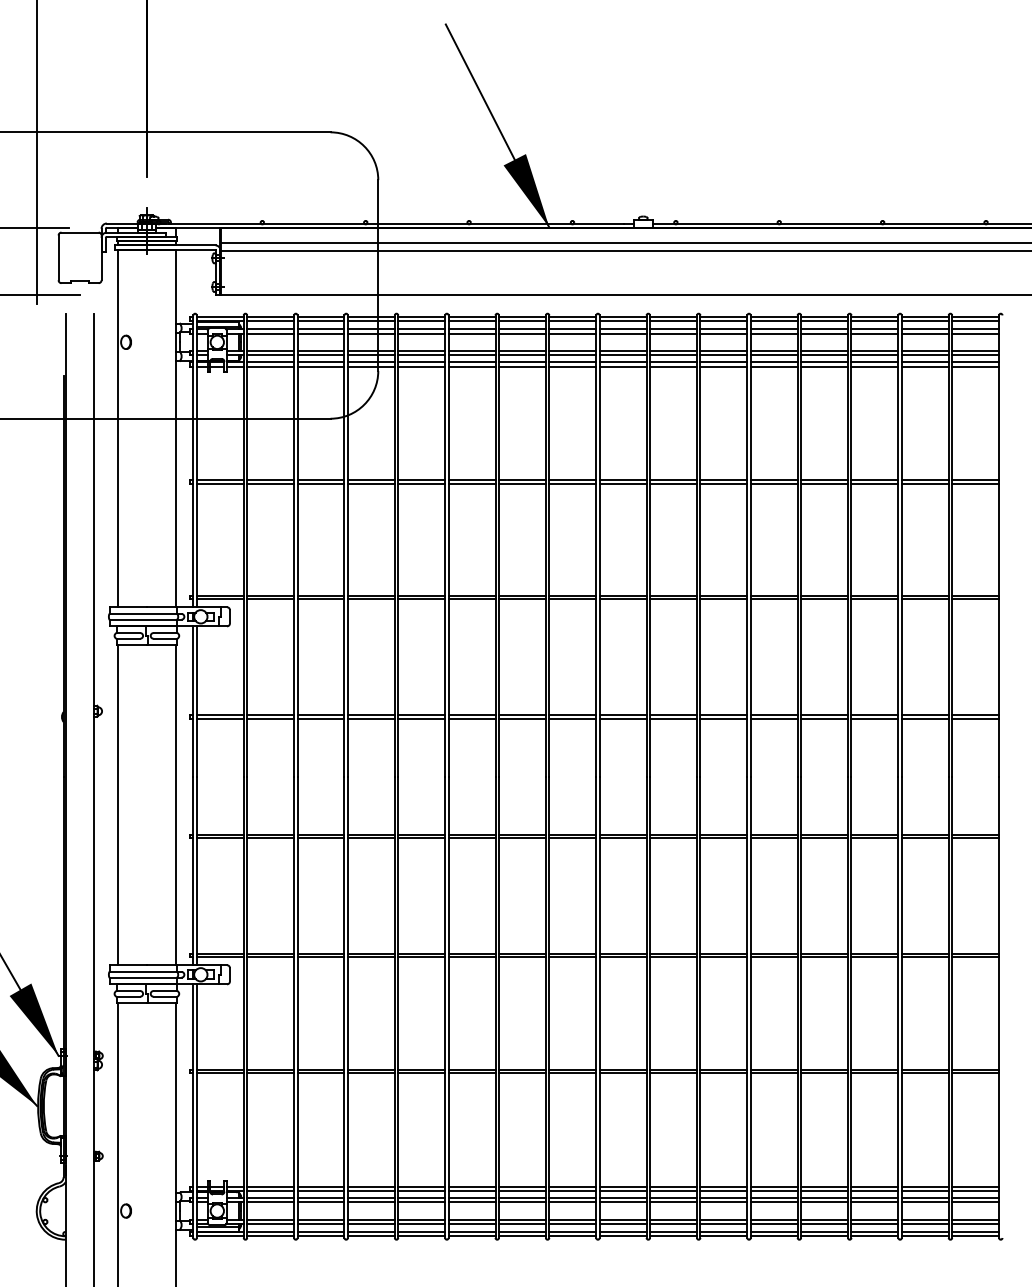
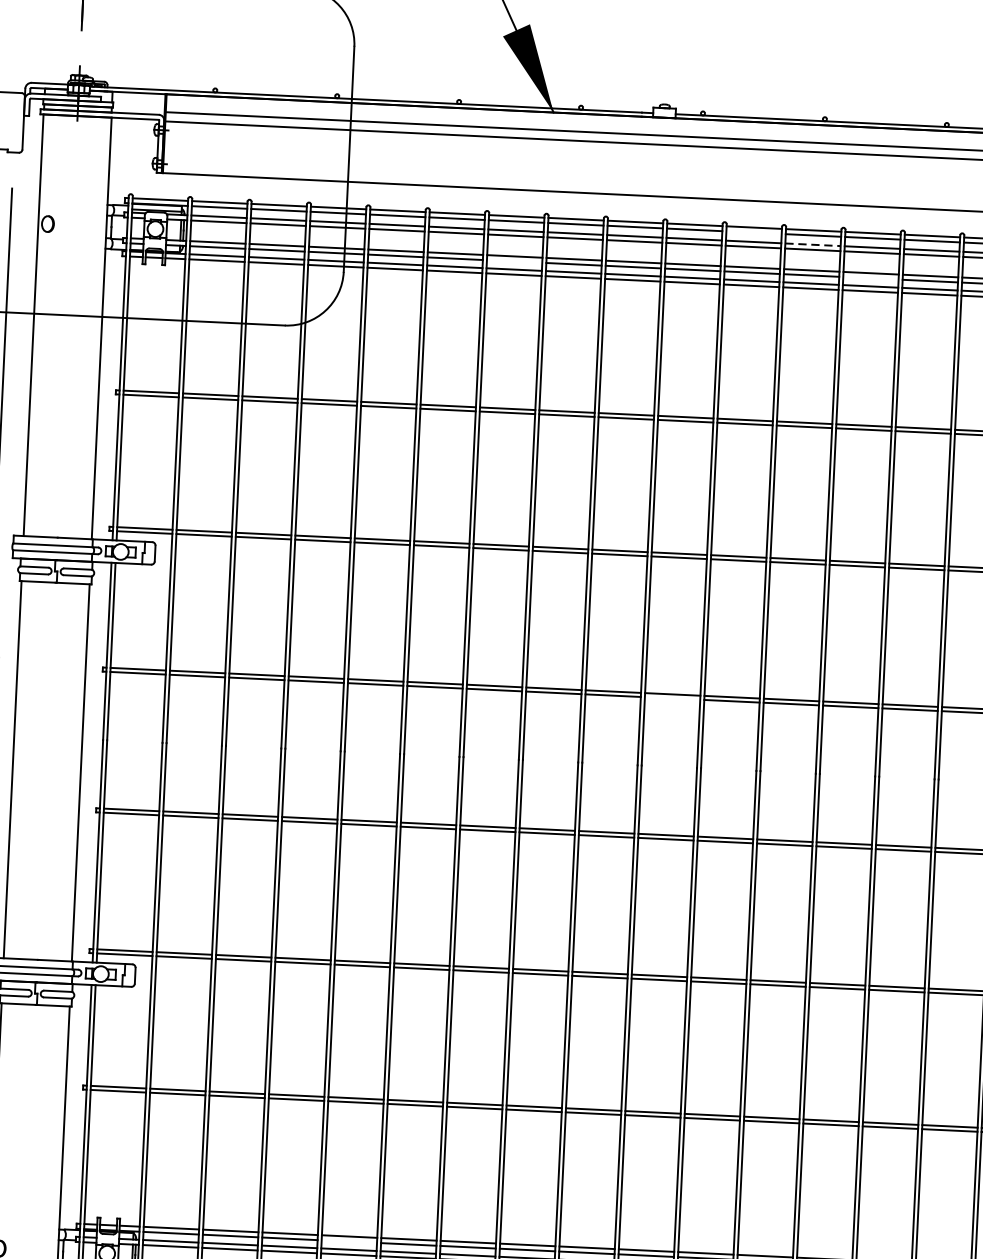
line: (723, 321) -> (753, 232), removed
line: (774, 329) -> (813, 244), solid -> dashed
line: (521, 355) -> (513, 261), removed
line: (824, 355) -> (870, 278), removed
line: (673, 718) -> (672, 698), removed
line: (421, 1191) -> (349, 1241), removed

